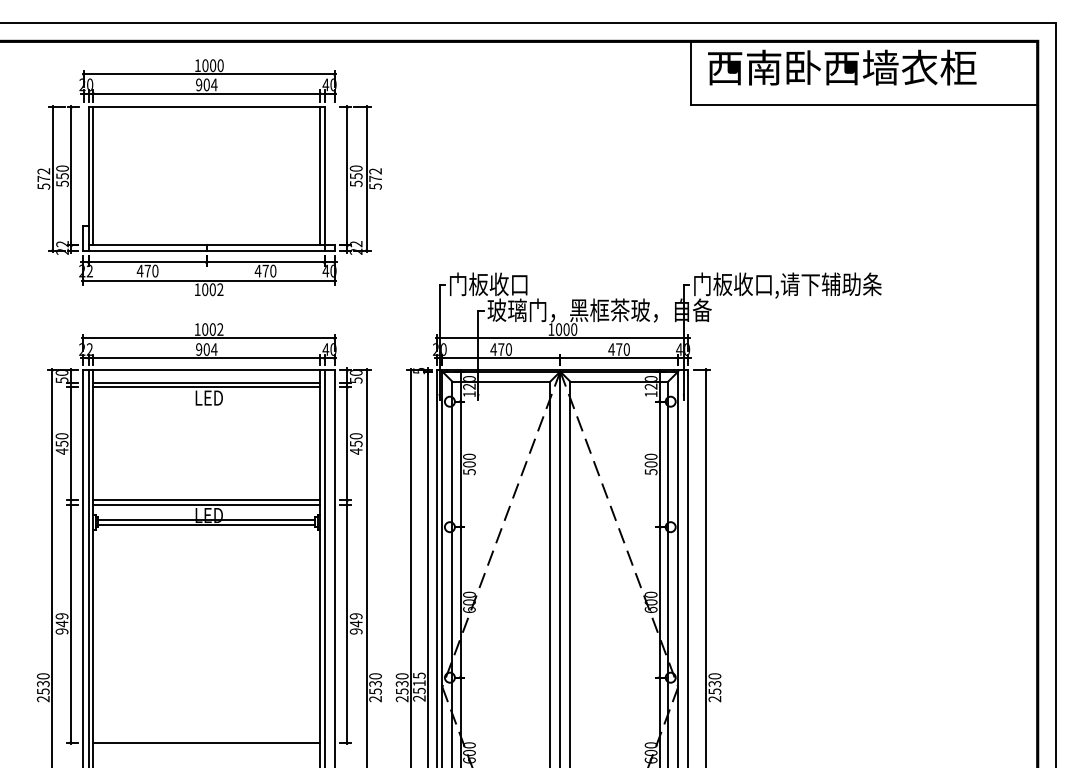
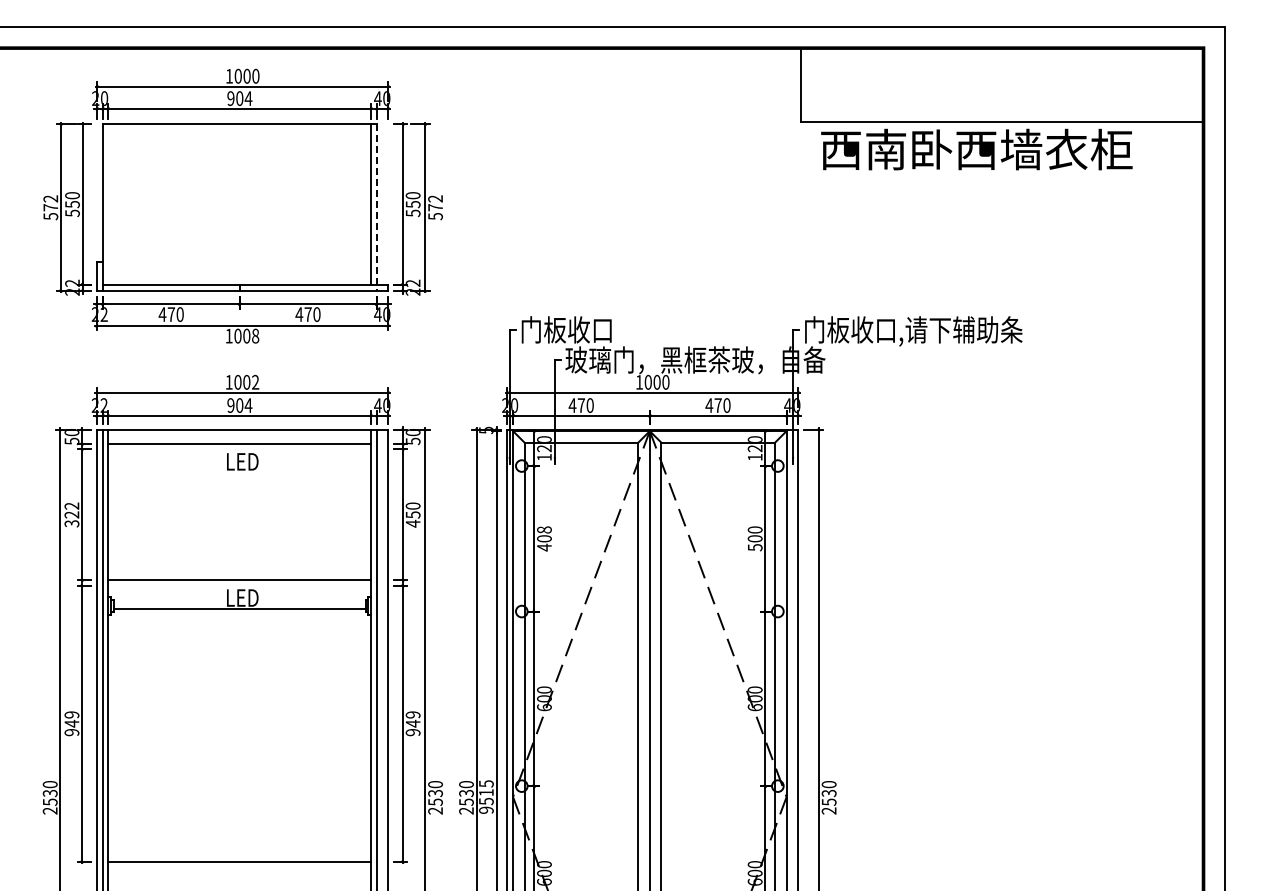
text: (841, 67) -> (976, 149), moved
line: (93, 176) -> (108, 204), removed
line: (324, 179) -> (376, 208), solid -> dashed
text: (220, 289) -> (255, 335), 1002 -> 1008
line: (206, 387) -> (239, 449), removed
text: (61, 443) -> (71, 514), 450 -> 322
text: (469, 464) -> (544, 538), 500 -> 408
line: (206, 504) -> (239, 585), removed
line: (206, 520) -> (239, 603), removed
text: (419, 697) -> (486, 809), 2515 -> 9515

